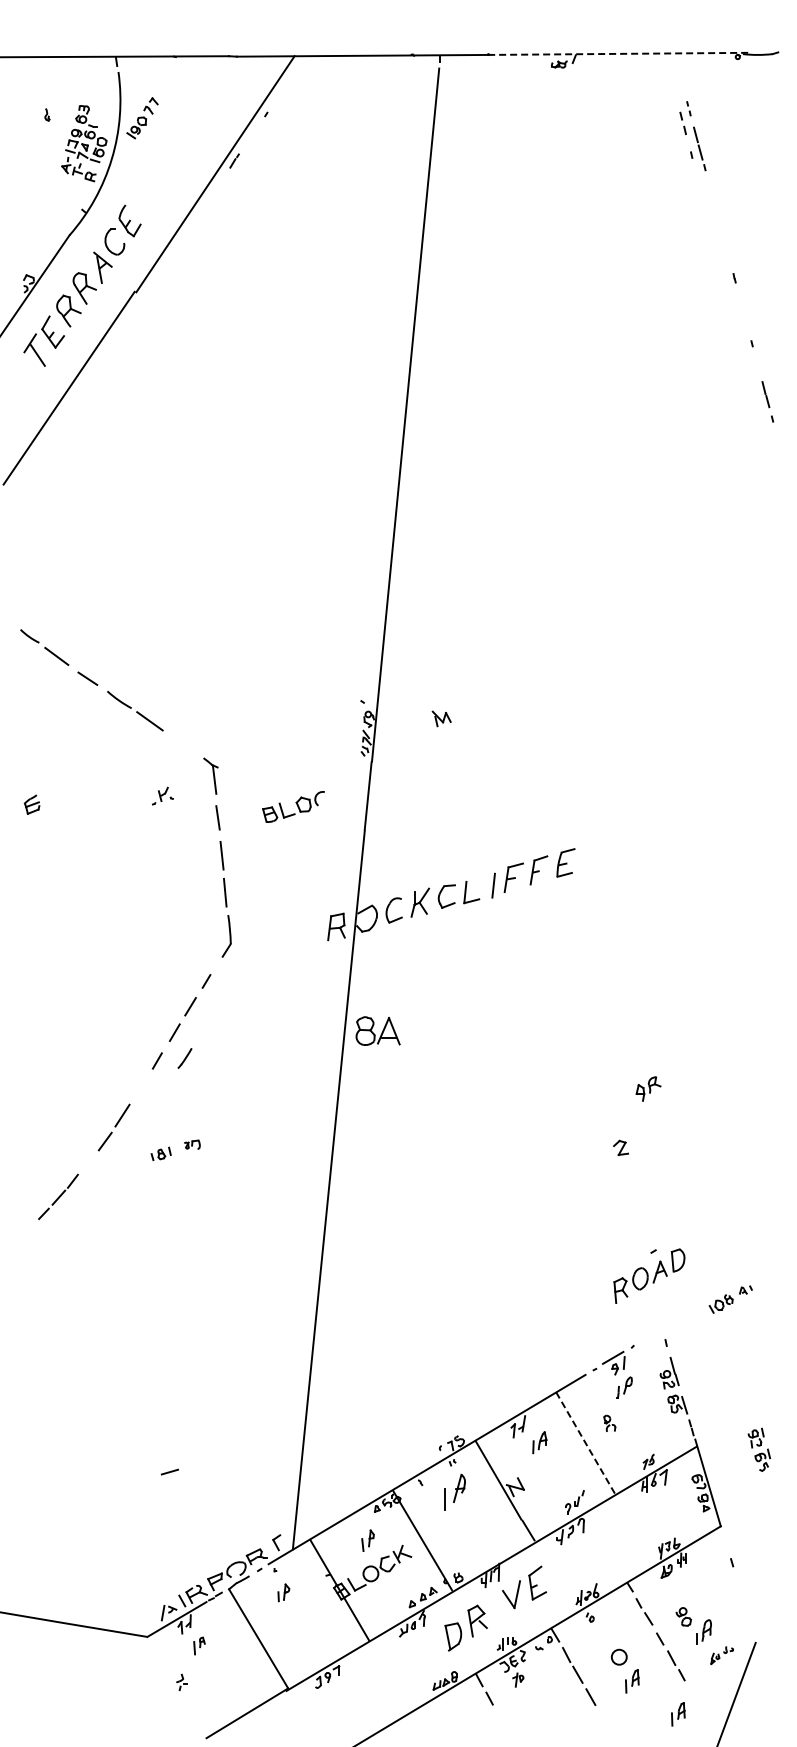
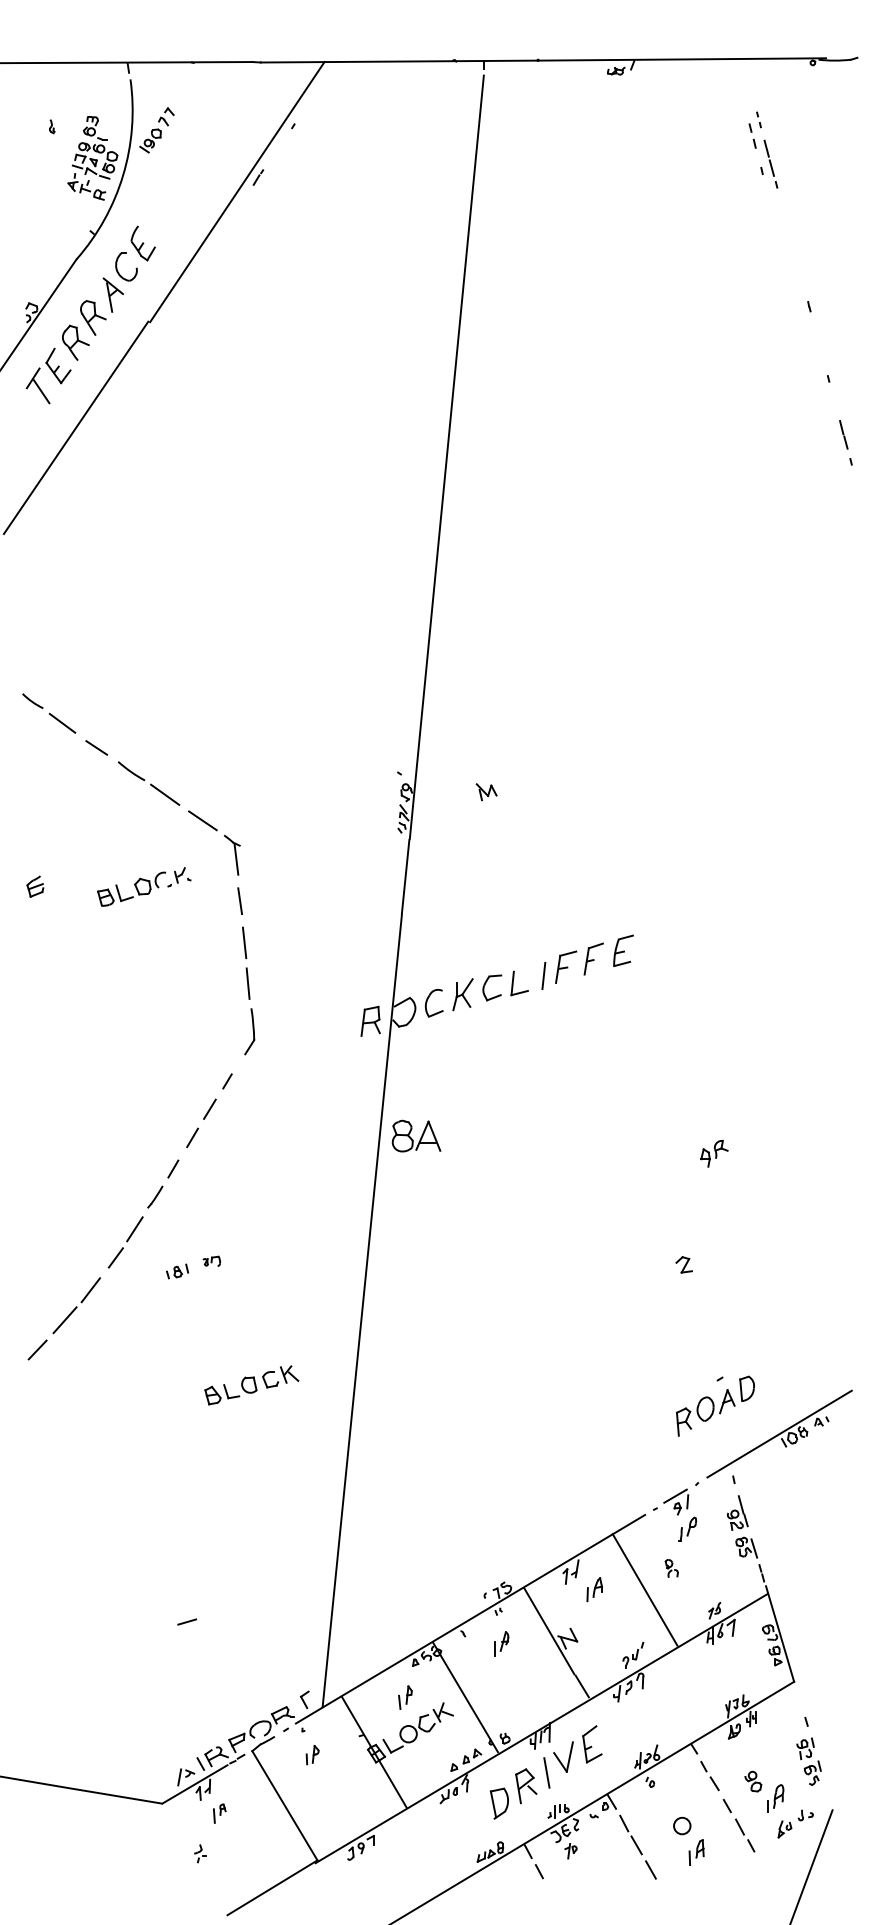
line: (618, 53) -> (681, 59), dashed -> solid
line: (183, 744) -> (202, 820), added
part: (293, 806) -> (131, 888), moved
line: (184, 1058) -> (154, 1197), moved
part: (648, 1088) -> (714, 1153), moved
part: (58, 1196) -> (64, 1318), size x1.67
part: (228, 1257) -> (251, 1385), added
line: (707, 1301) -> (779, 1434), added
line: (585, 1442) -> (645, 1589), dashed -> solid
part: (759, 1449) -> (809, 1761), moved
part: (455, 1491) -> (501, 1643), size x0.62
line: (496, 1608) -> (546, 1772), added
part: (721, 1655) -> (794, 1824), size x1.43
part: (678, 1714) -> (747, 1889), removed

